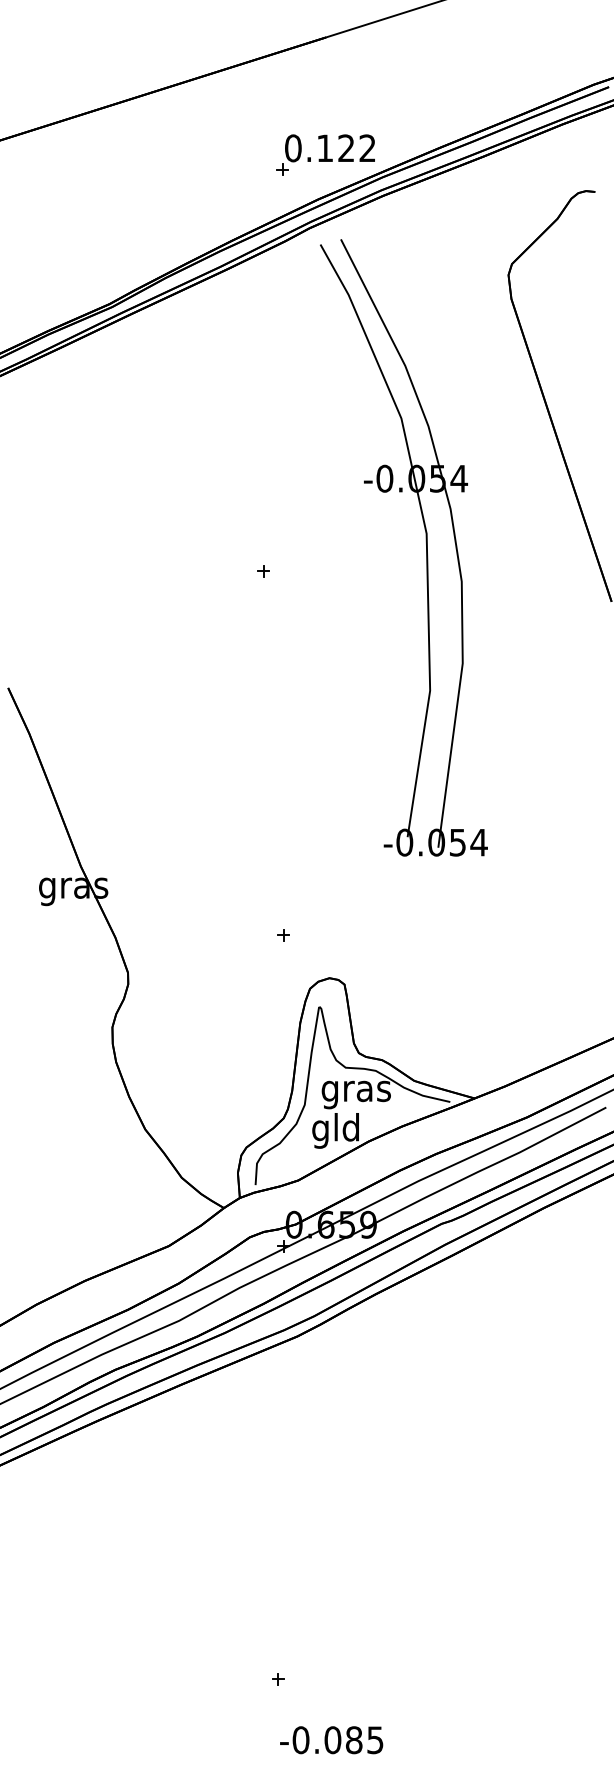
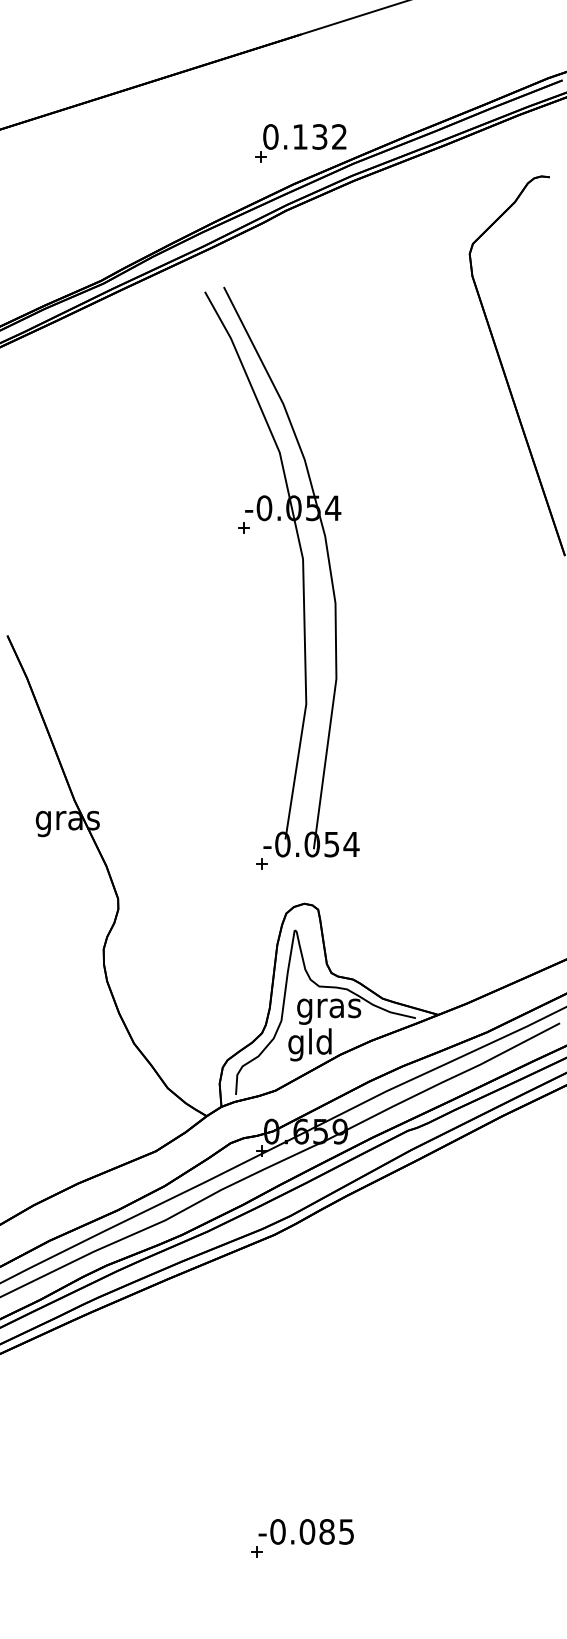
text: (345, 147) -> (319, 136), 0.122 -> 0.132
part: (426, 547) -> (302, 571), moved
text: (330, 1739) -> (305, 1531), moved

